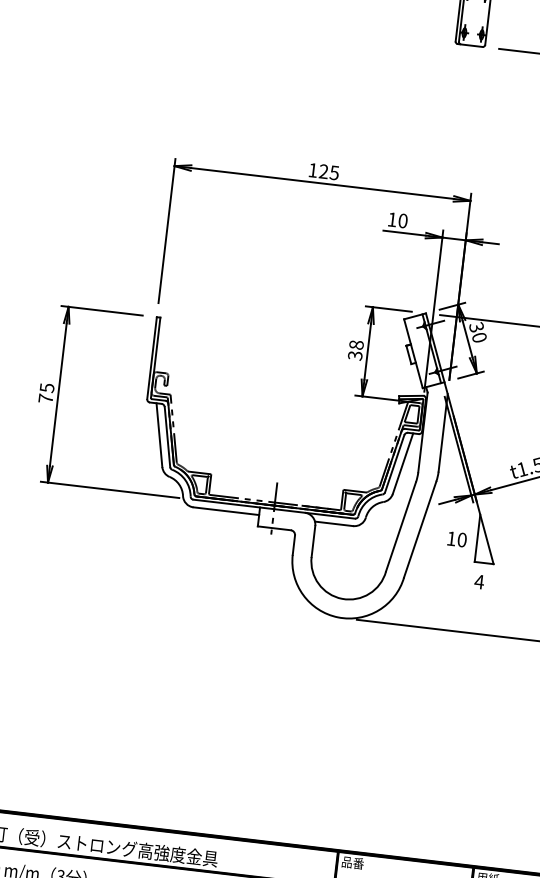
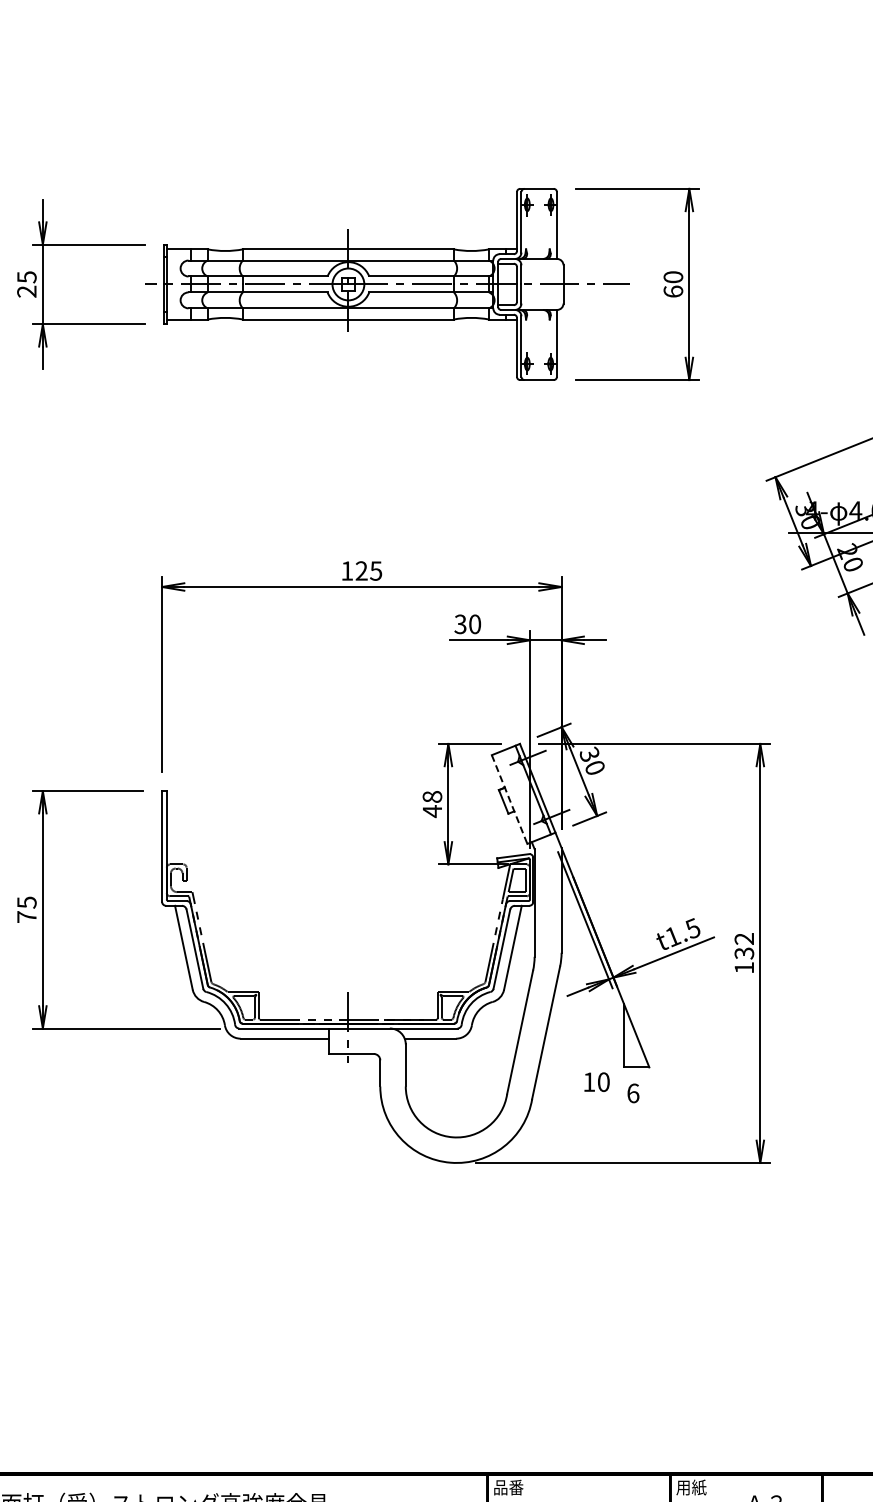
text: (392, 219) -> (460, 624), 10 -> 30
line: (413, 353) -> (509, 799), solid -> dashed
text: (355, 355) -> (432, 811), 38 -> 48
text: (456, 538) -> (596, 1081), moved
text: (478, 581) -> (632, 1093), 4 -> 6

